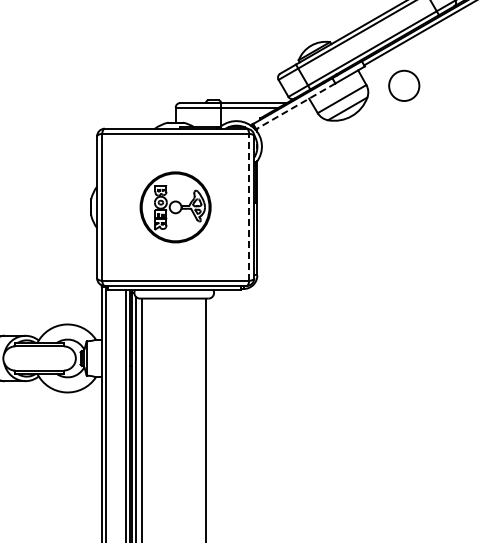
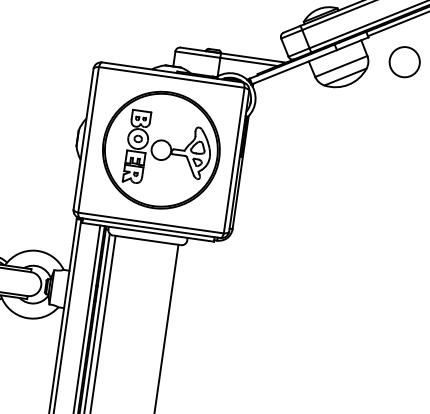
line: (295, 106) -> (294, 67), dashed -> solid
part: (175, 207) -> (161, 150), size x1.67
line: (249, 207) -> (234, 160), dashed -> solid

